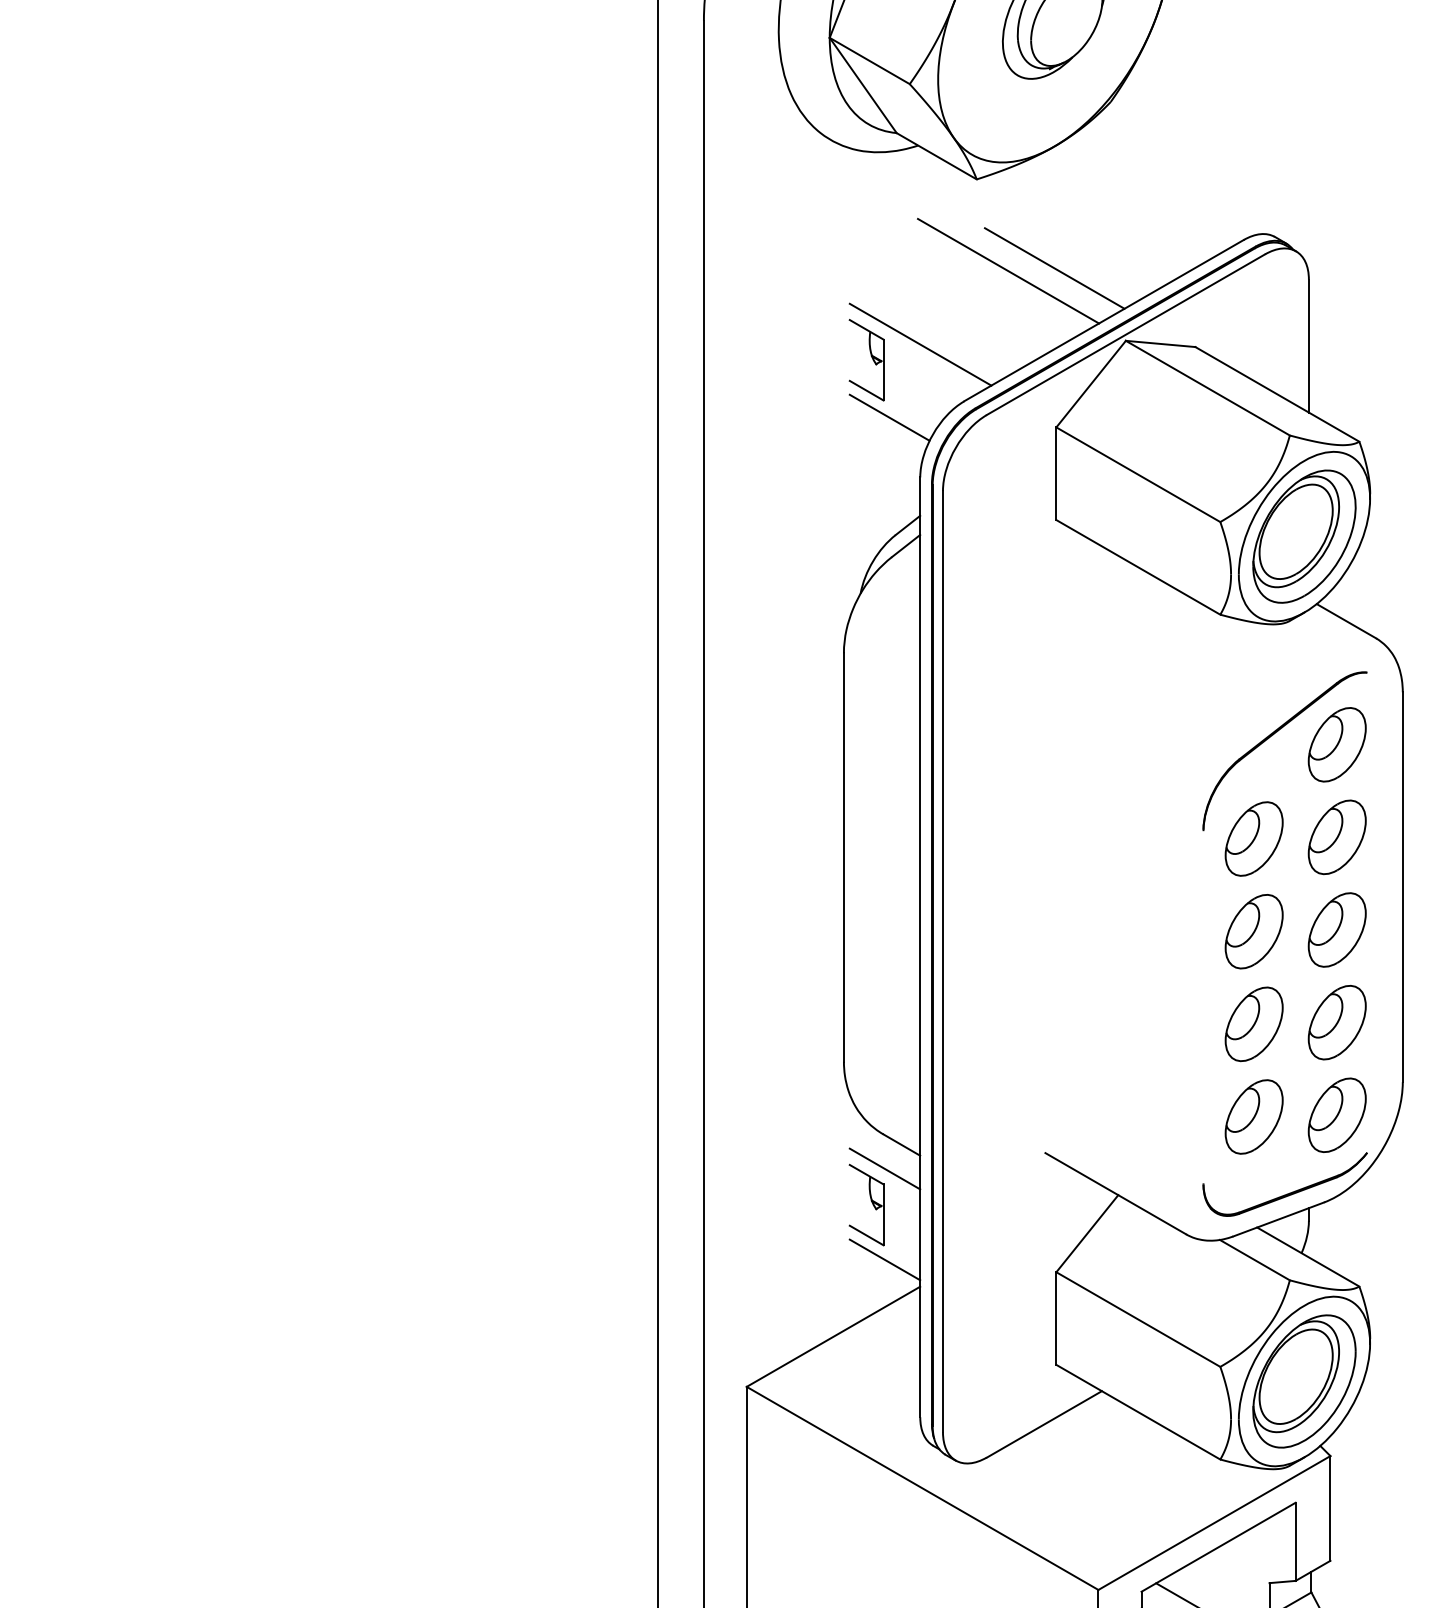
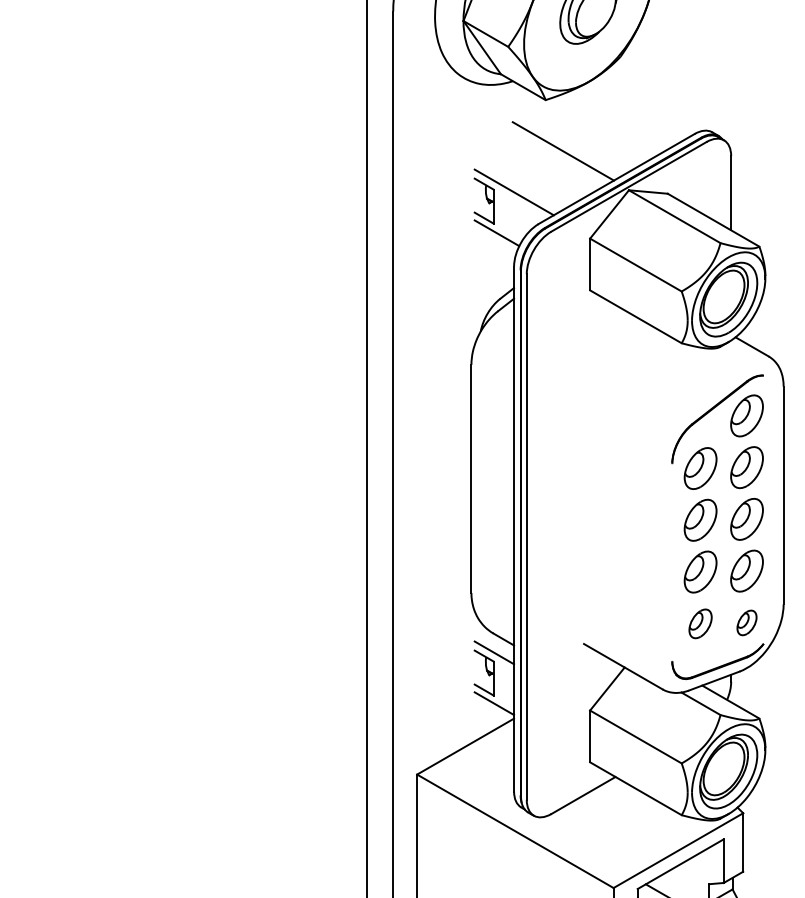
line: (1055, 267) -> (589, 149), removed
part: (1336, 1114) -> (746, 622), size x0.6
part: (1253, 1116) -> (700, 623), size x0.7

